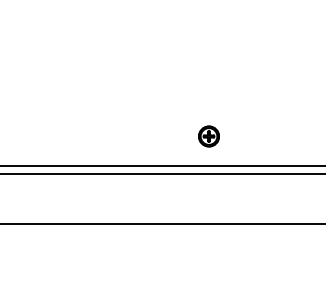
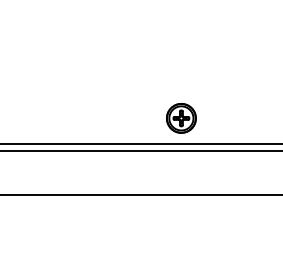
part: (208, 136) -> (180, 118), size x1.67

